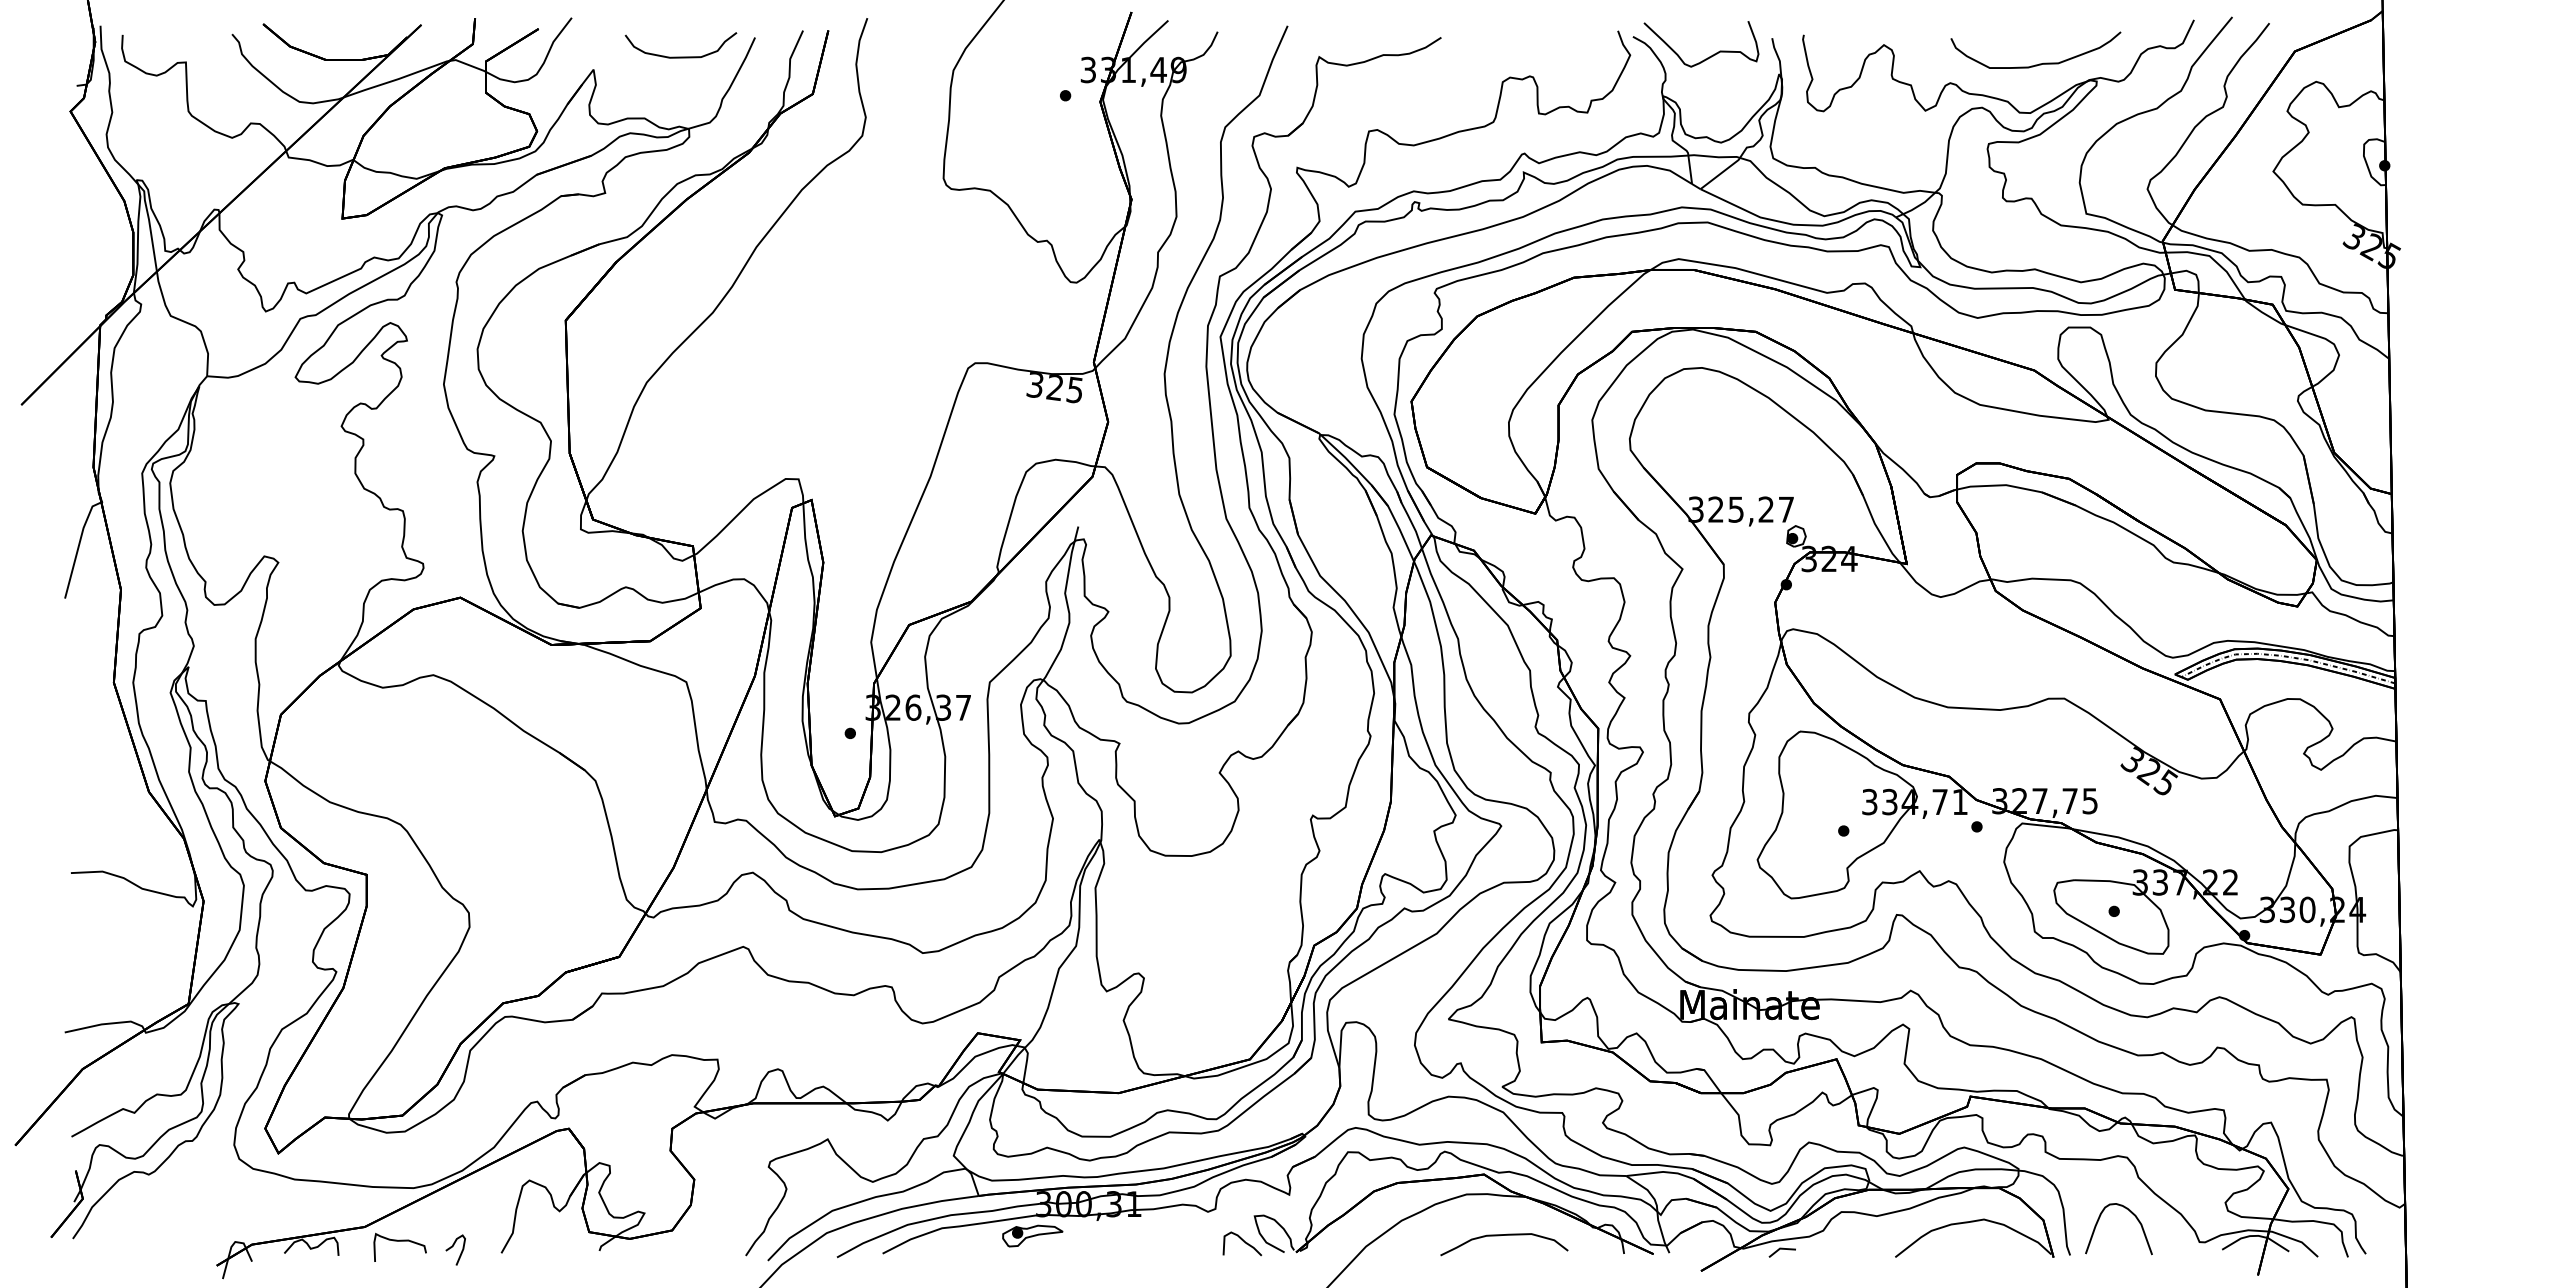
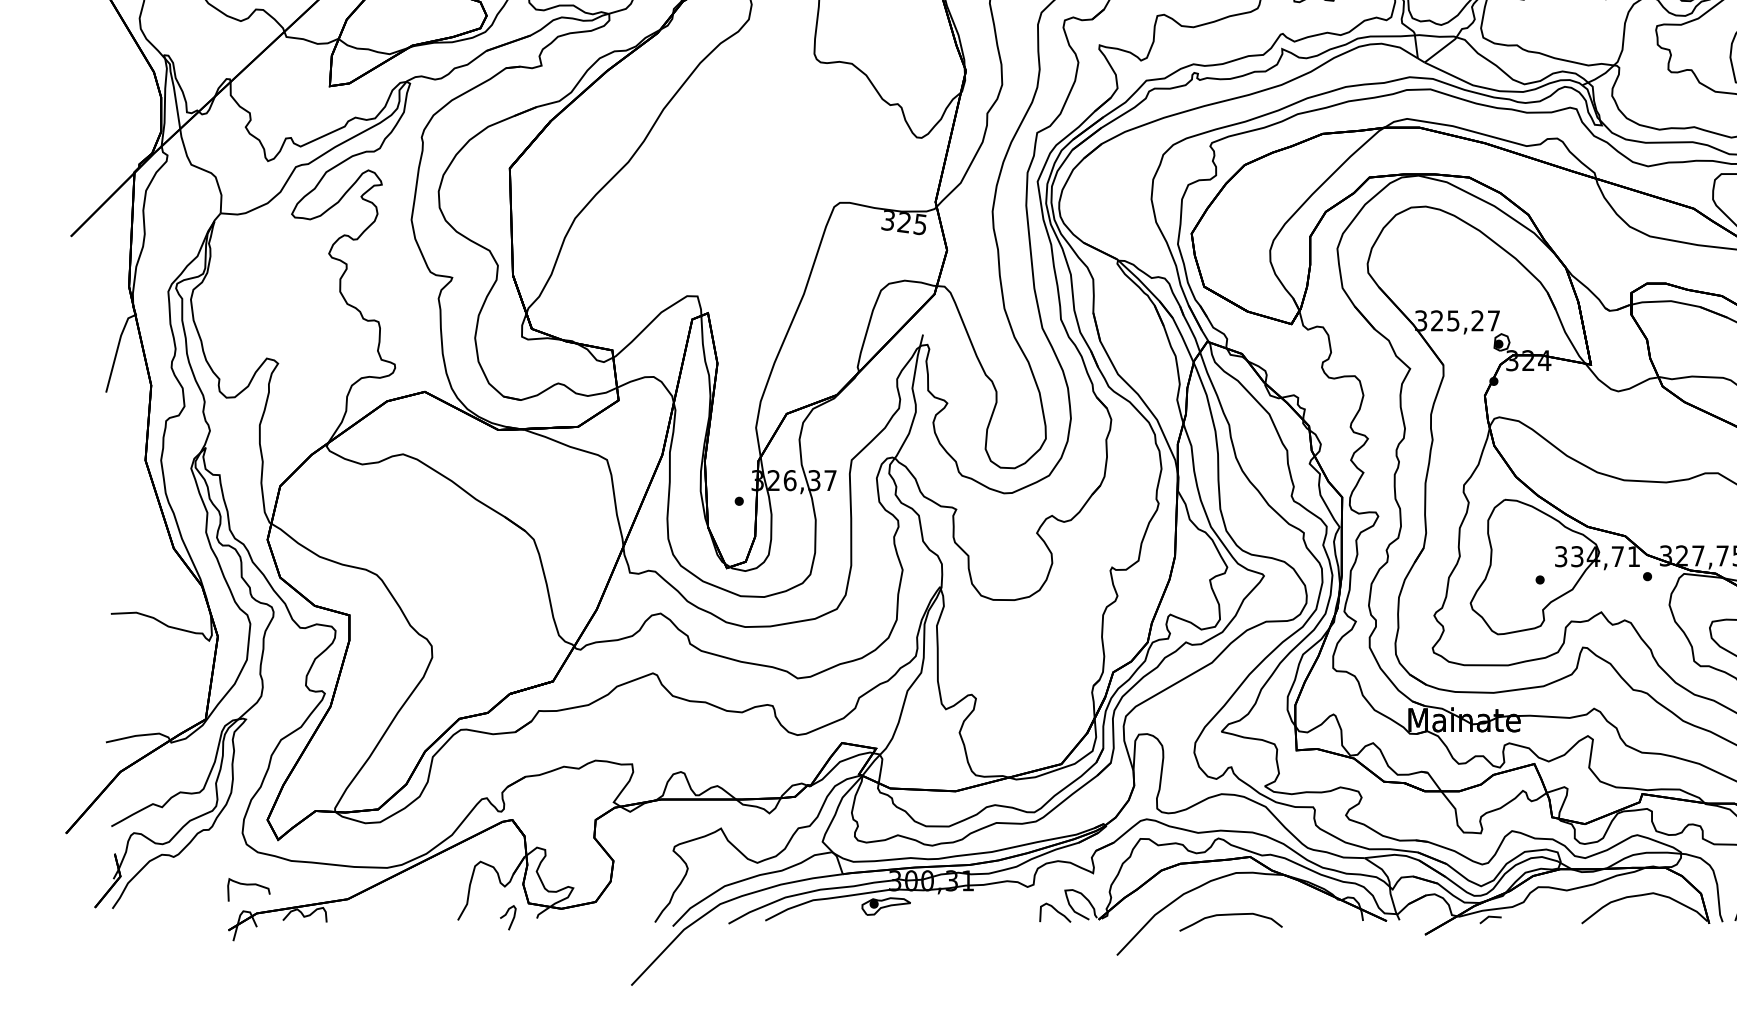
curve: (1504, 1235) -> (1231, 914), moved
curve: (399, 1241) -> (248, 885), moved
curve: (453, 1246) -> (506, 914), moved

